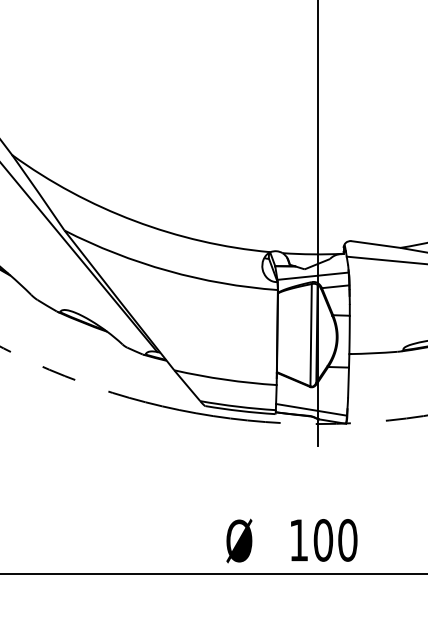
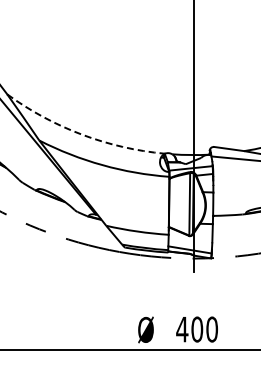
arc: (135, 220) -> (82, 134), solid -> dashed
text: (299, 540) -> (182, 329), 100 -> 400

